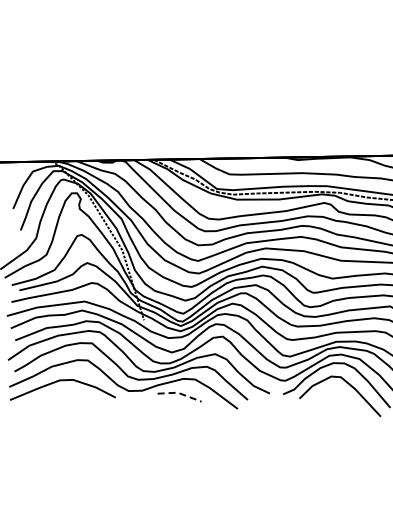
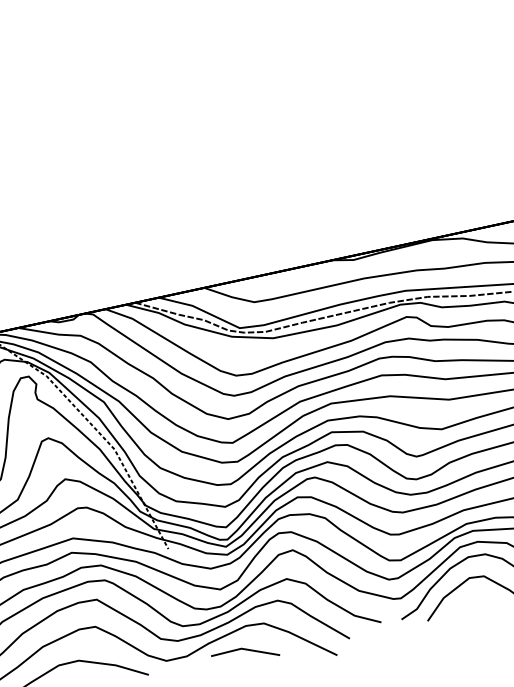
line: (179, 393) -> (244, 649), dashed -> solid

